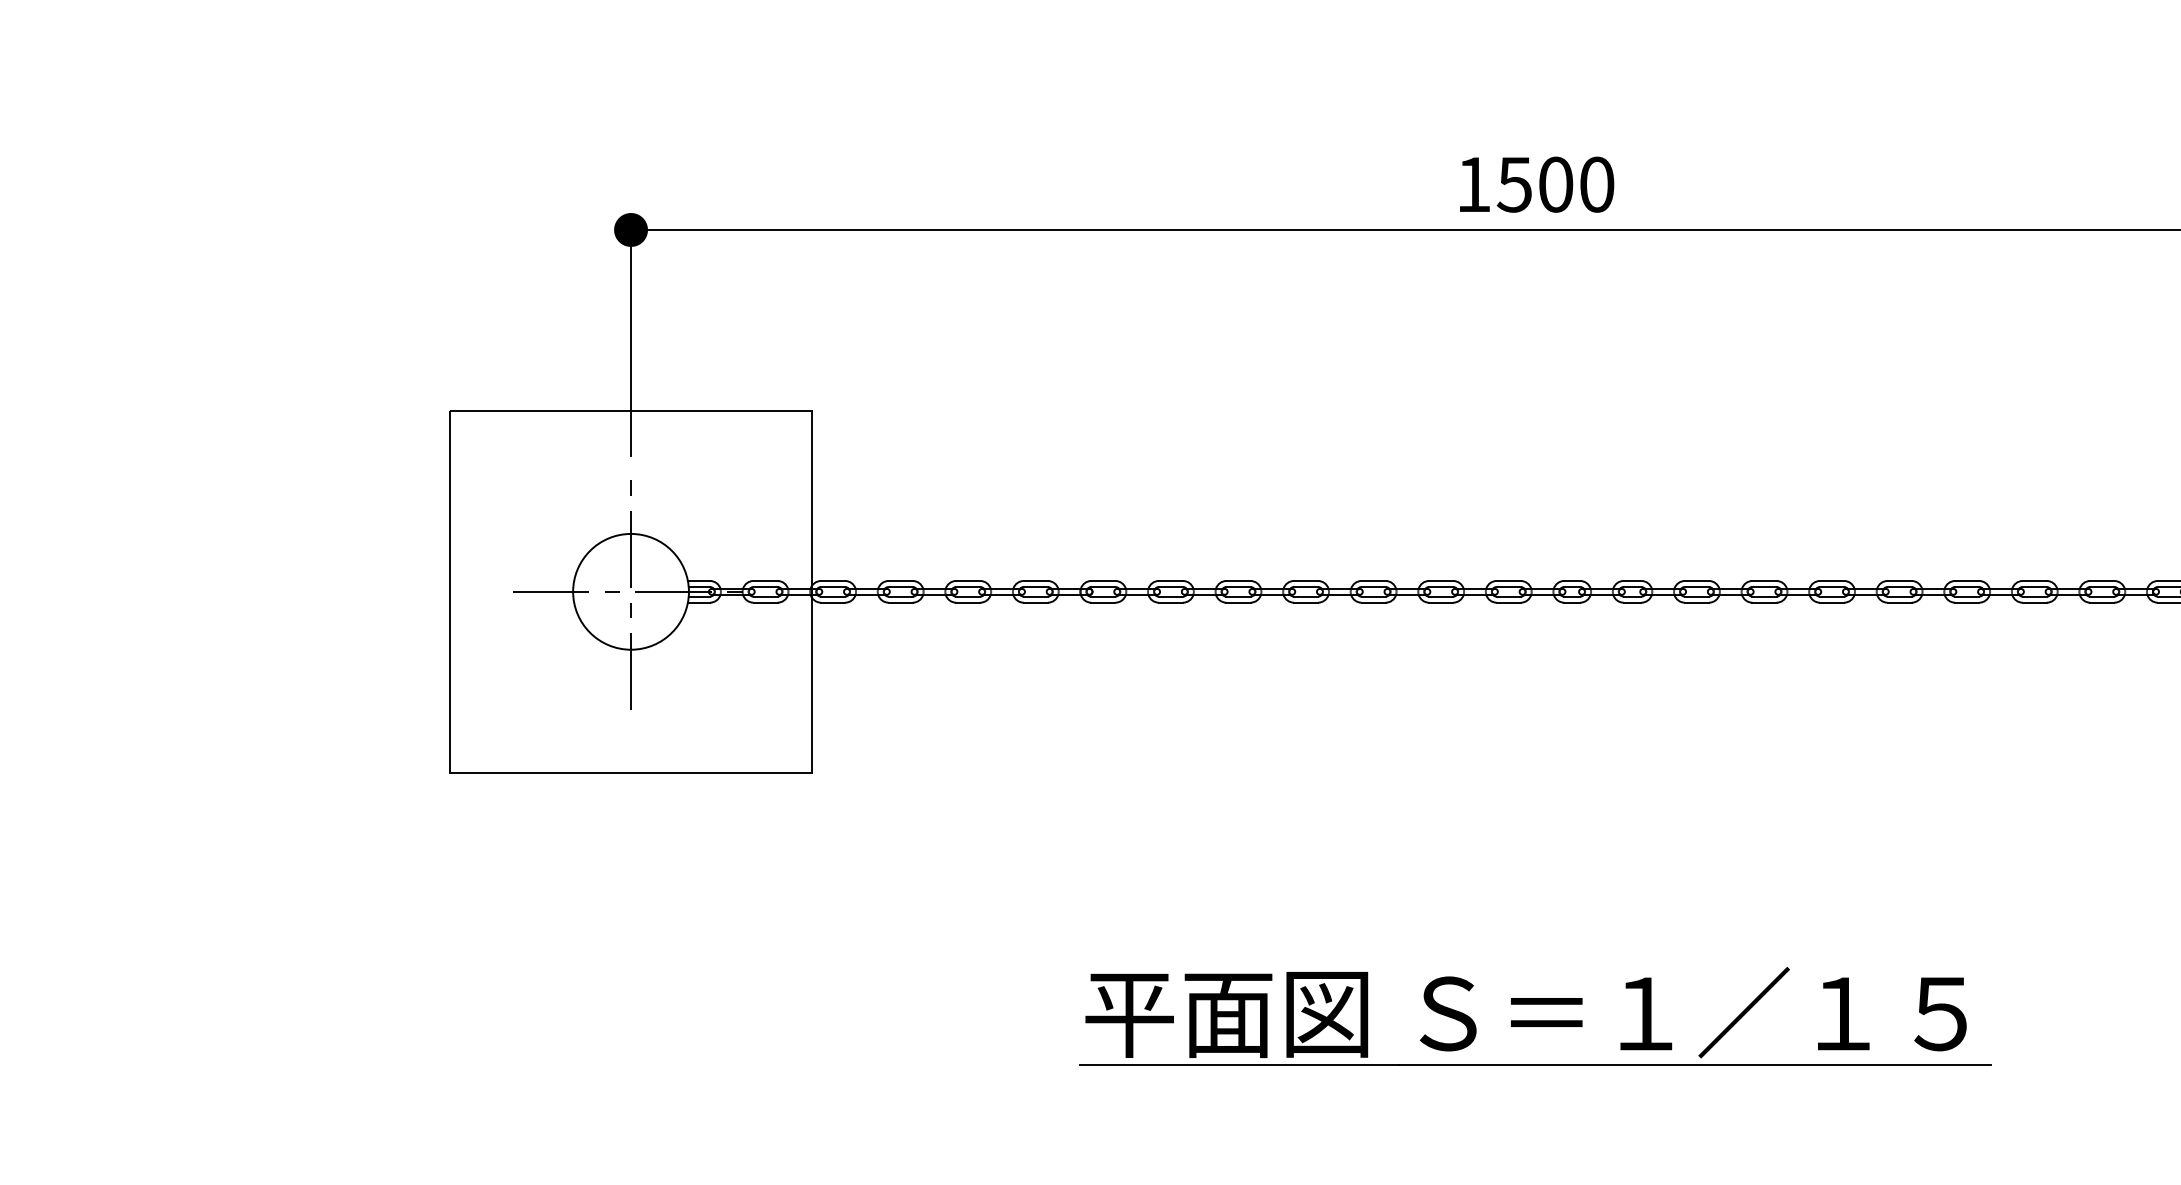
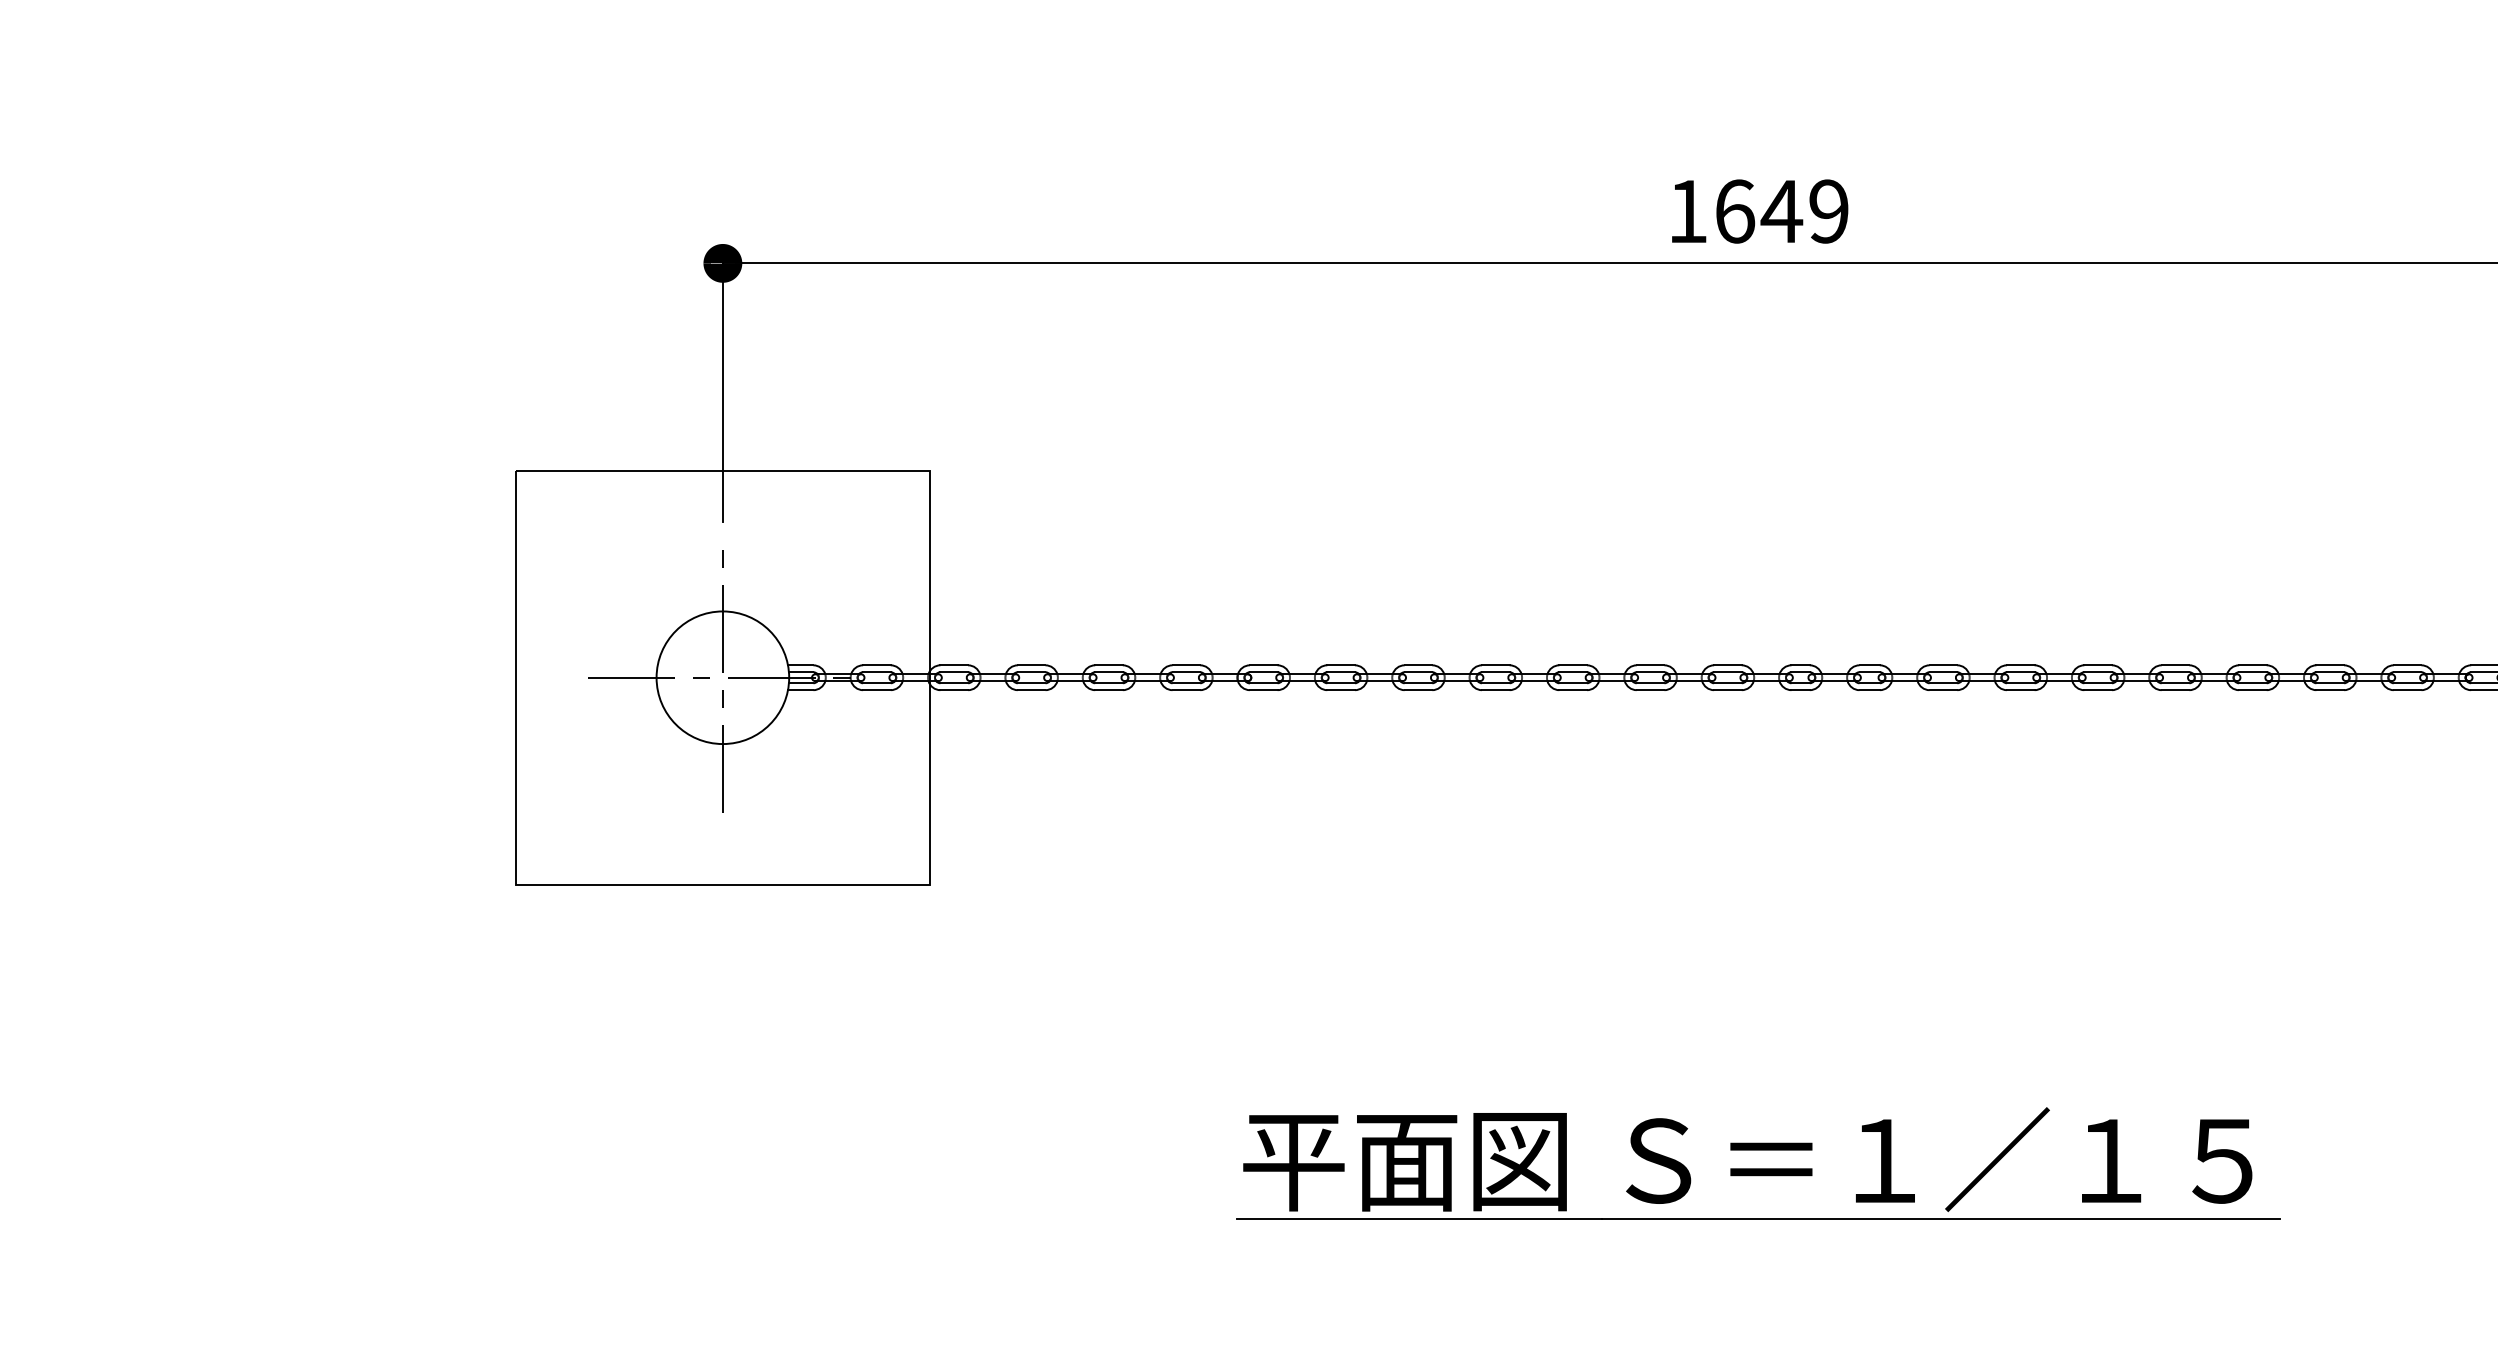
text: (1555, 184) -> (1781, 211), 1500 -> 1649

